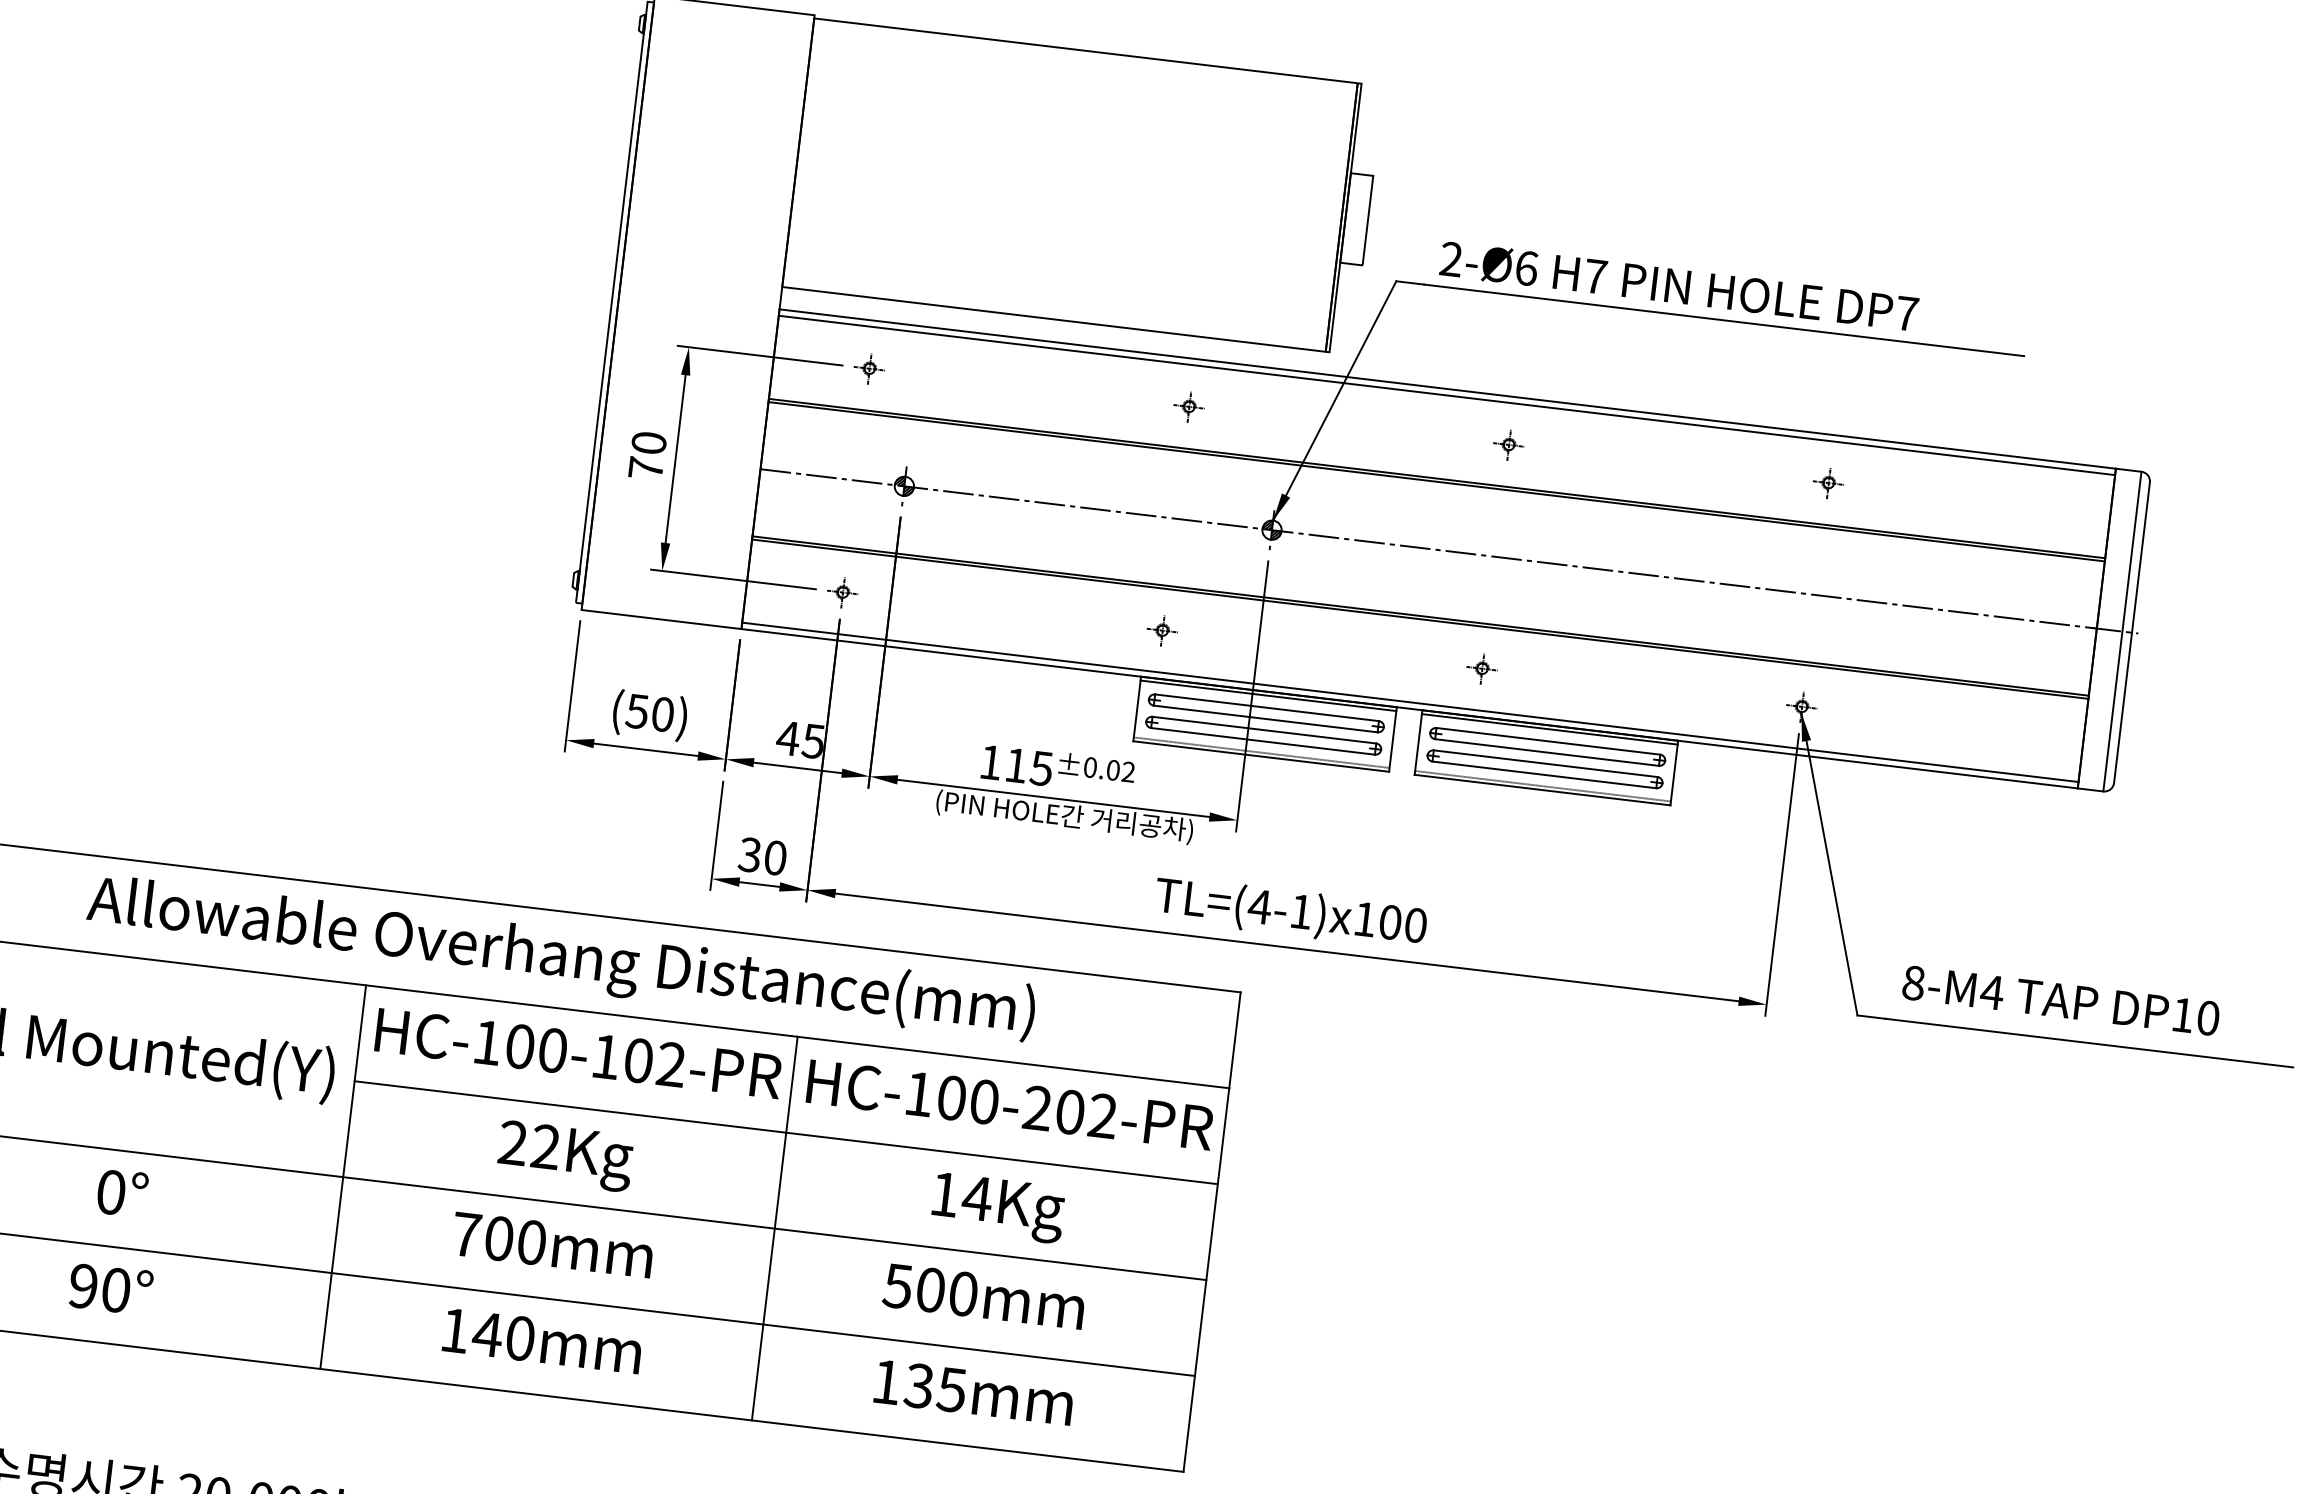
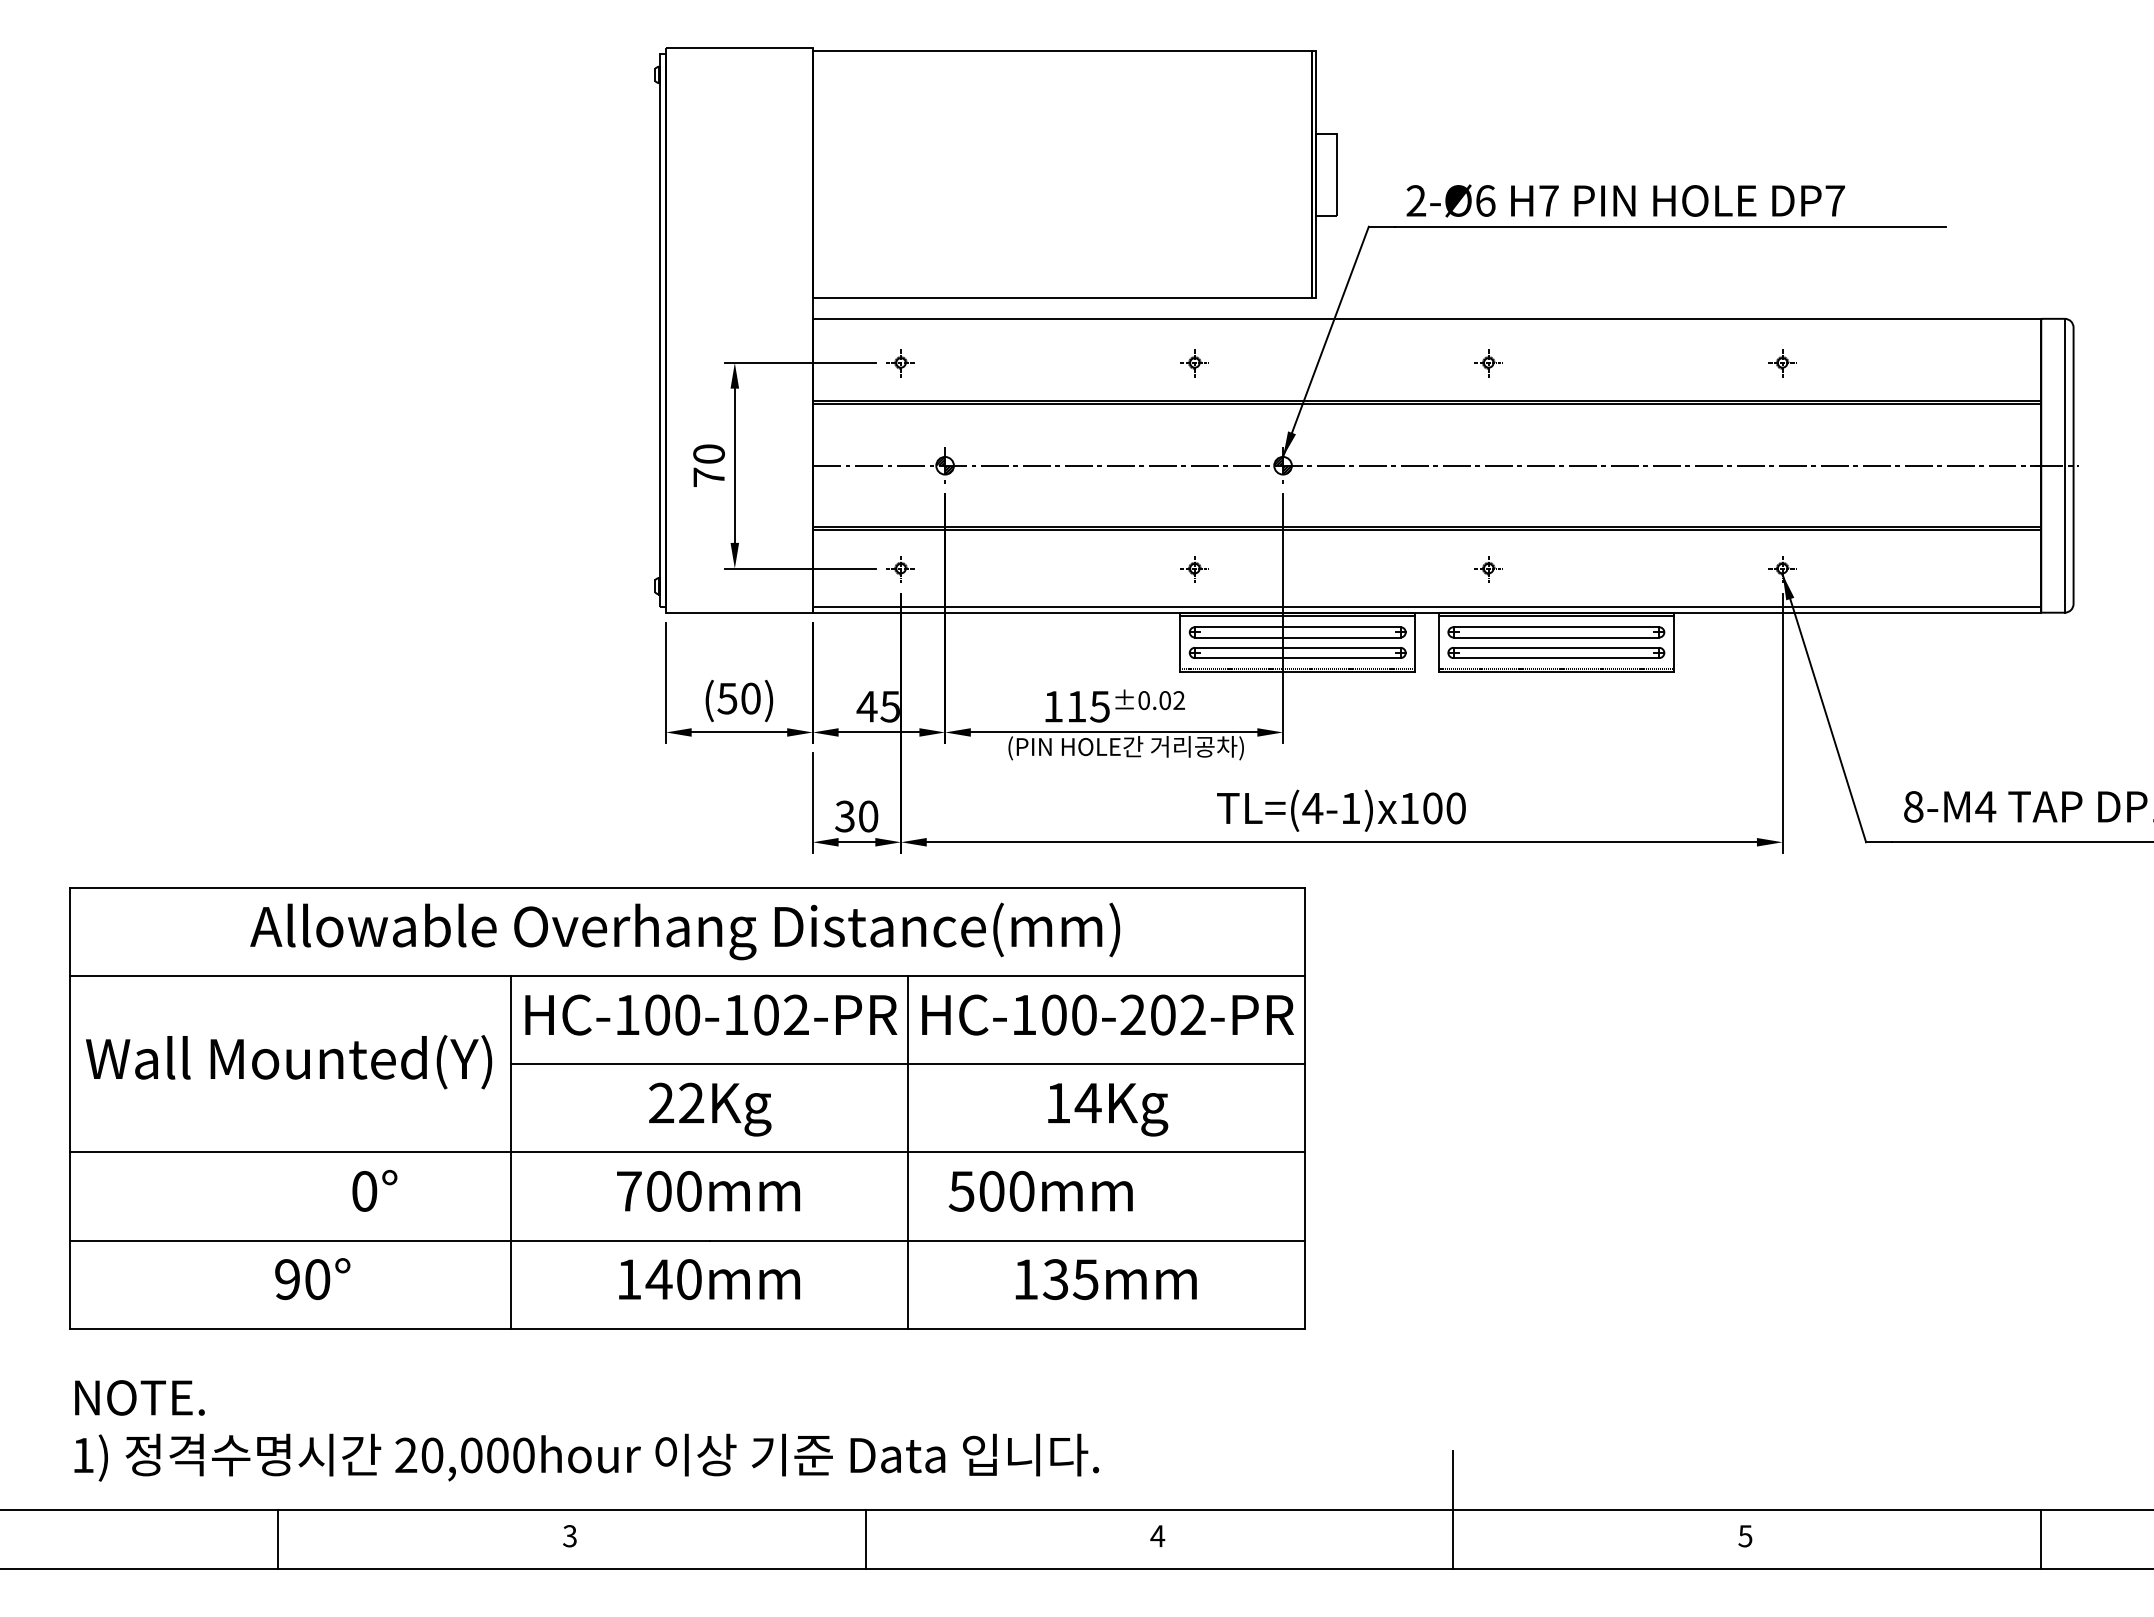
line: (1446, 395) -> (1426, 324), removed
text: (122, 1192) -> (374, 1190), moved
text: (983, 1296) -> (1040, 1191), moved

